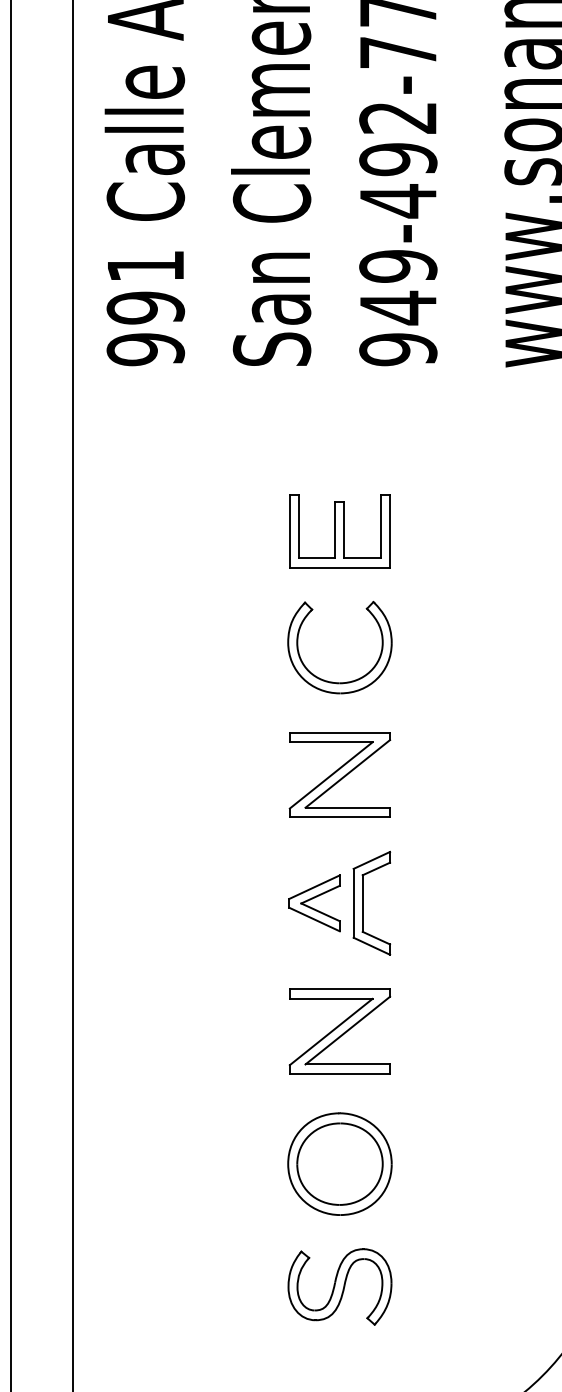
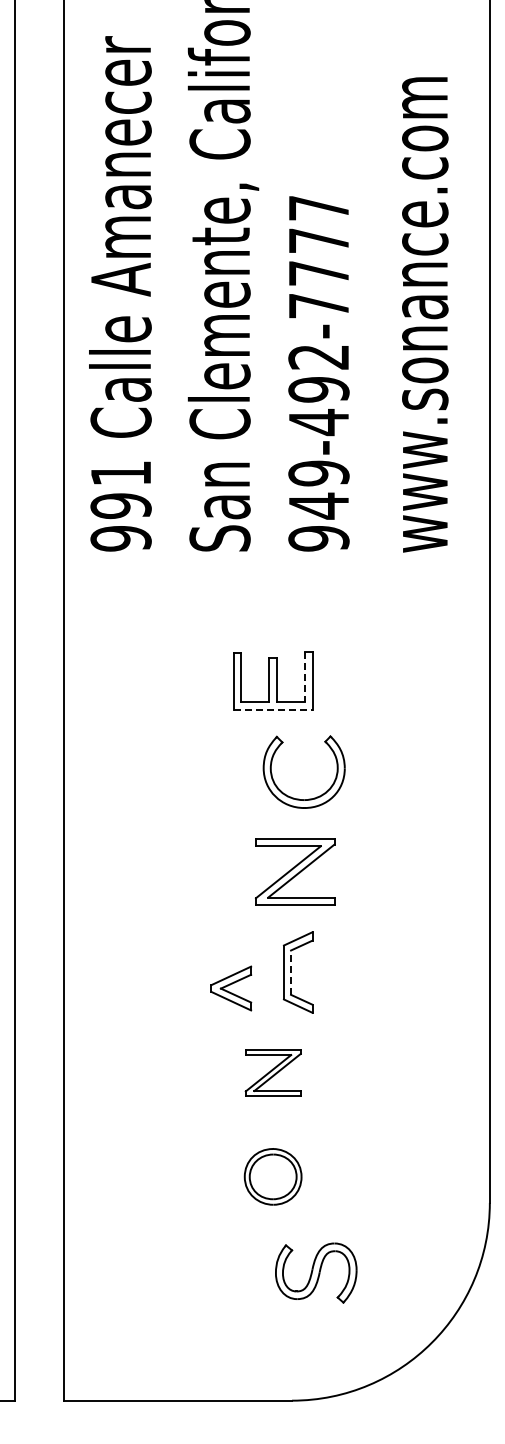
line: (381, 526) -> (305, 677), solid -> dashed
line: (340, 567) -> (273, 709), solid -> dashed
part: (333, 681) -> (299, 798), moved
part: (340, 774) -> (295, 871), moved
part: (314, 903) -> (231, 988), moved
line: (363, 903) -> (291, 972), solid -> dashed
part: (340, 1030) -> (273, 1072), size x0.7
part: (339, 1163) -> (272, 1176), size x0.7
part: (340, 1286) -> (316, 1272), moved

